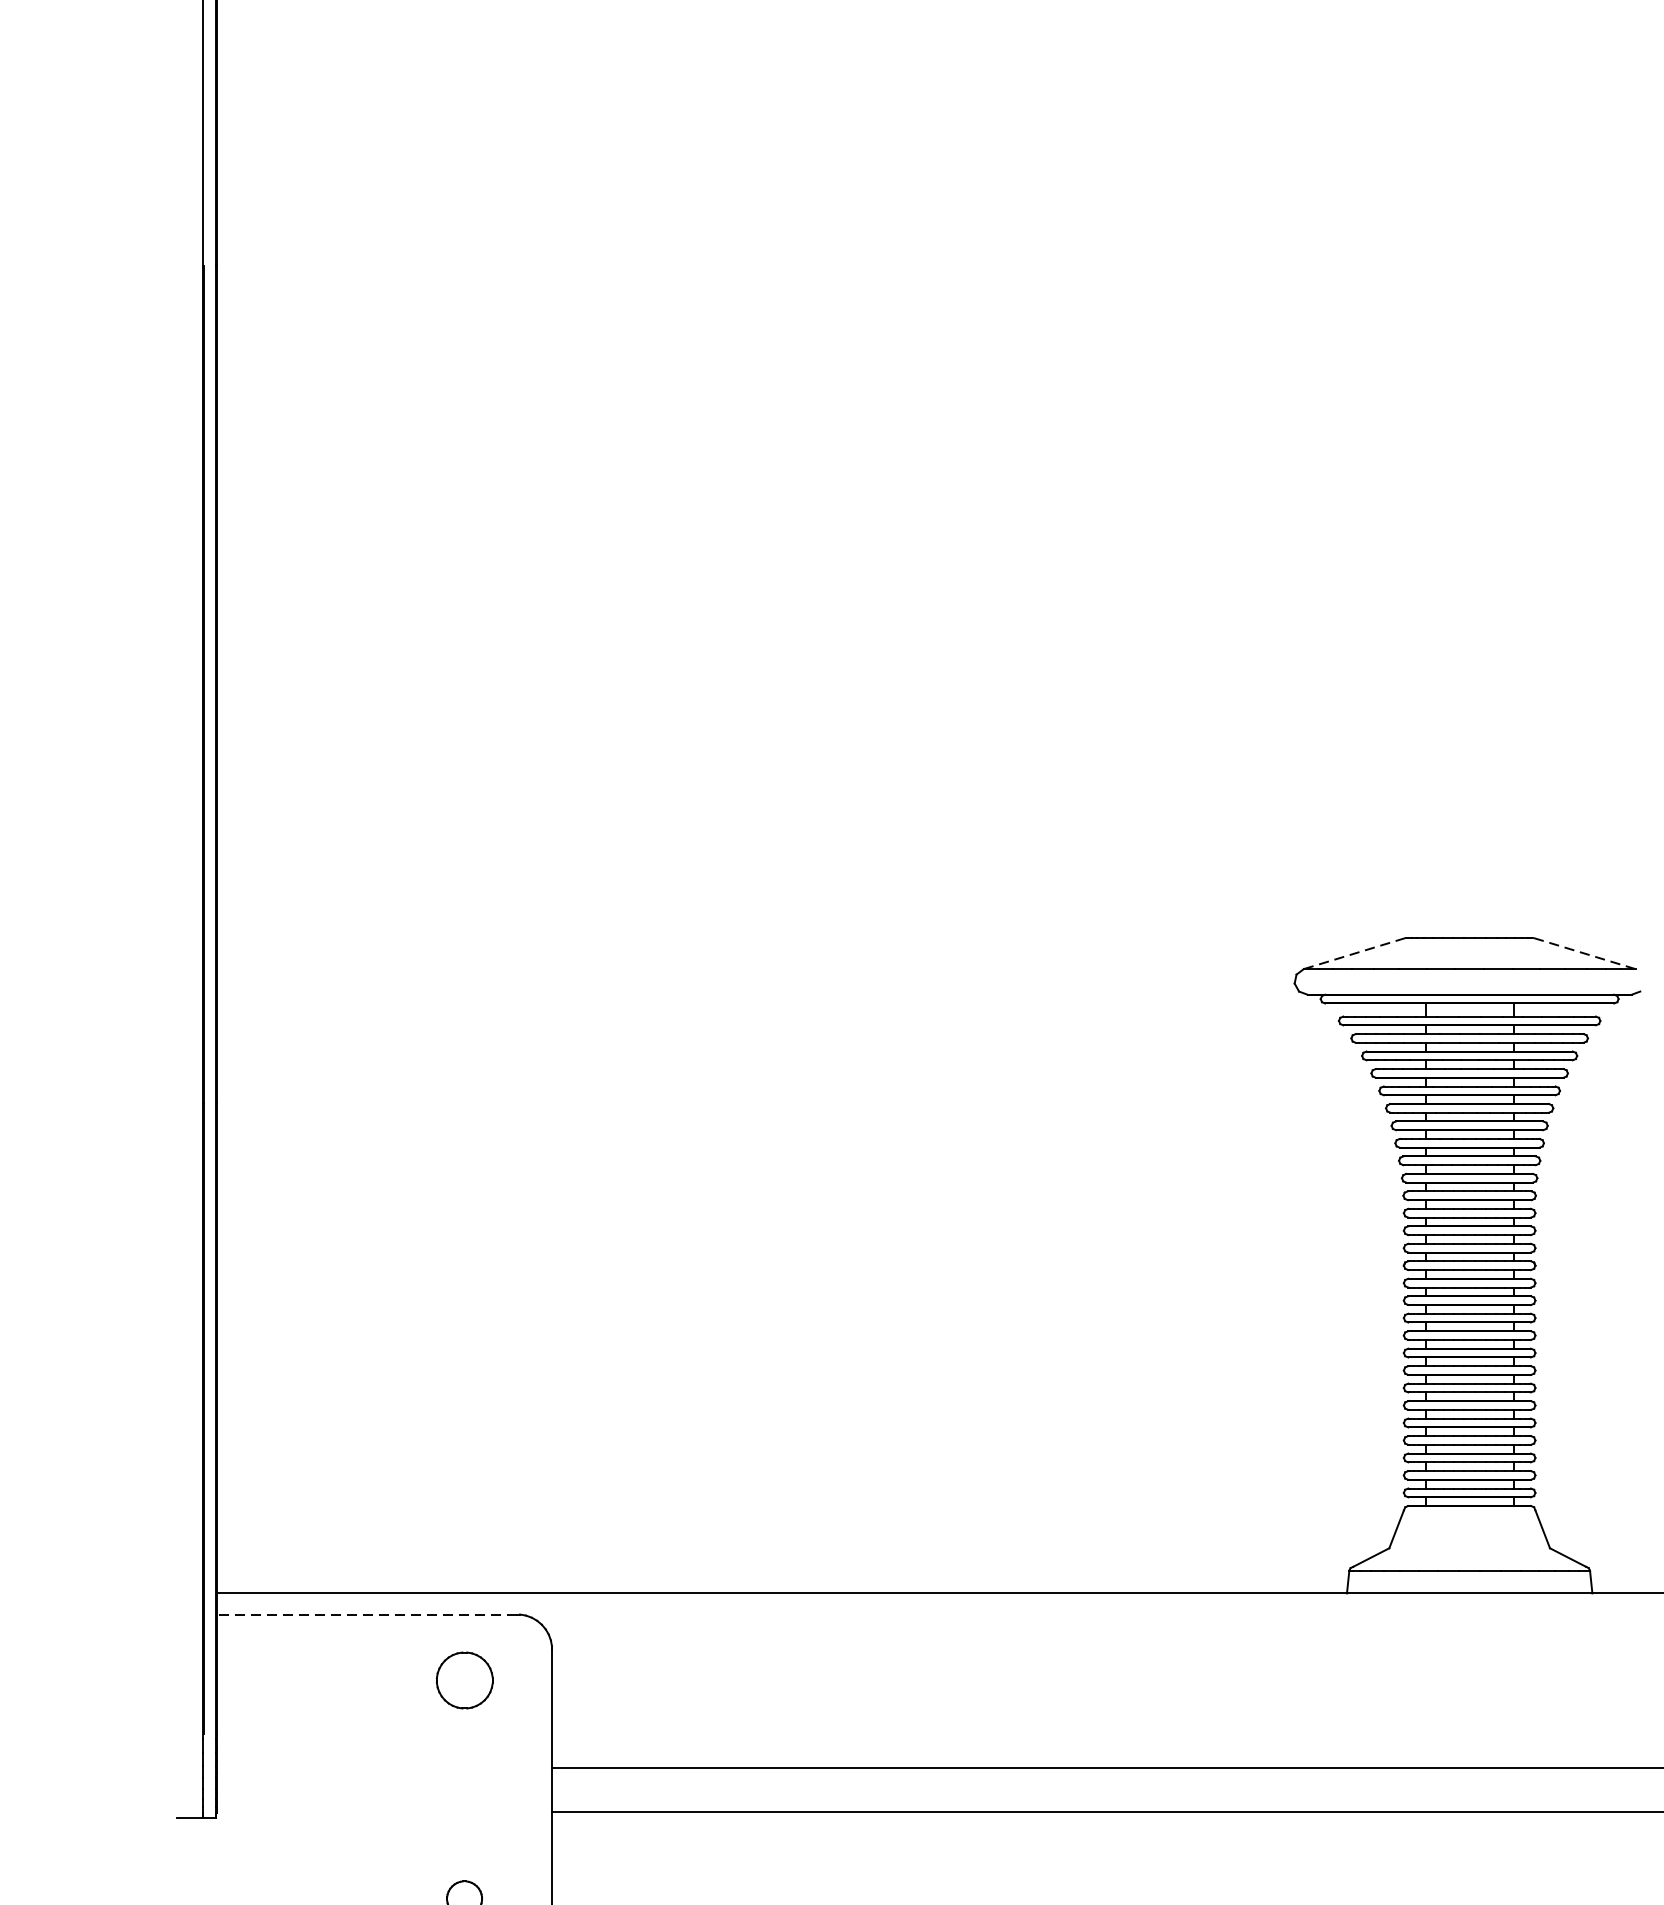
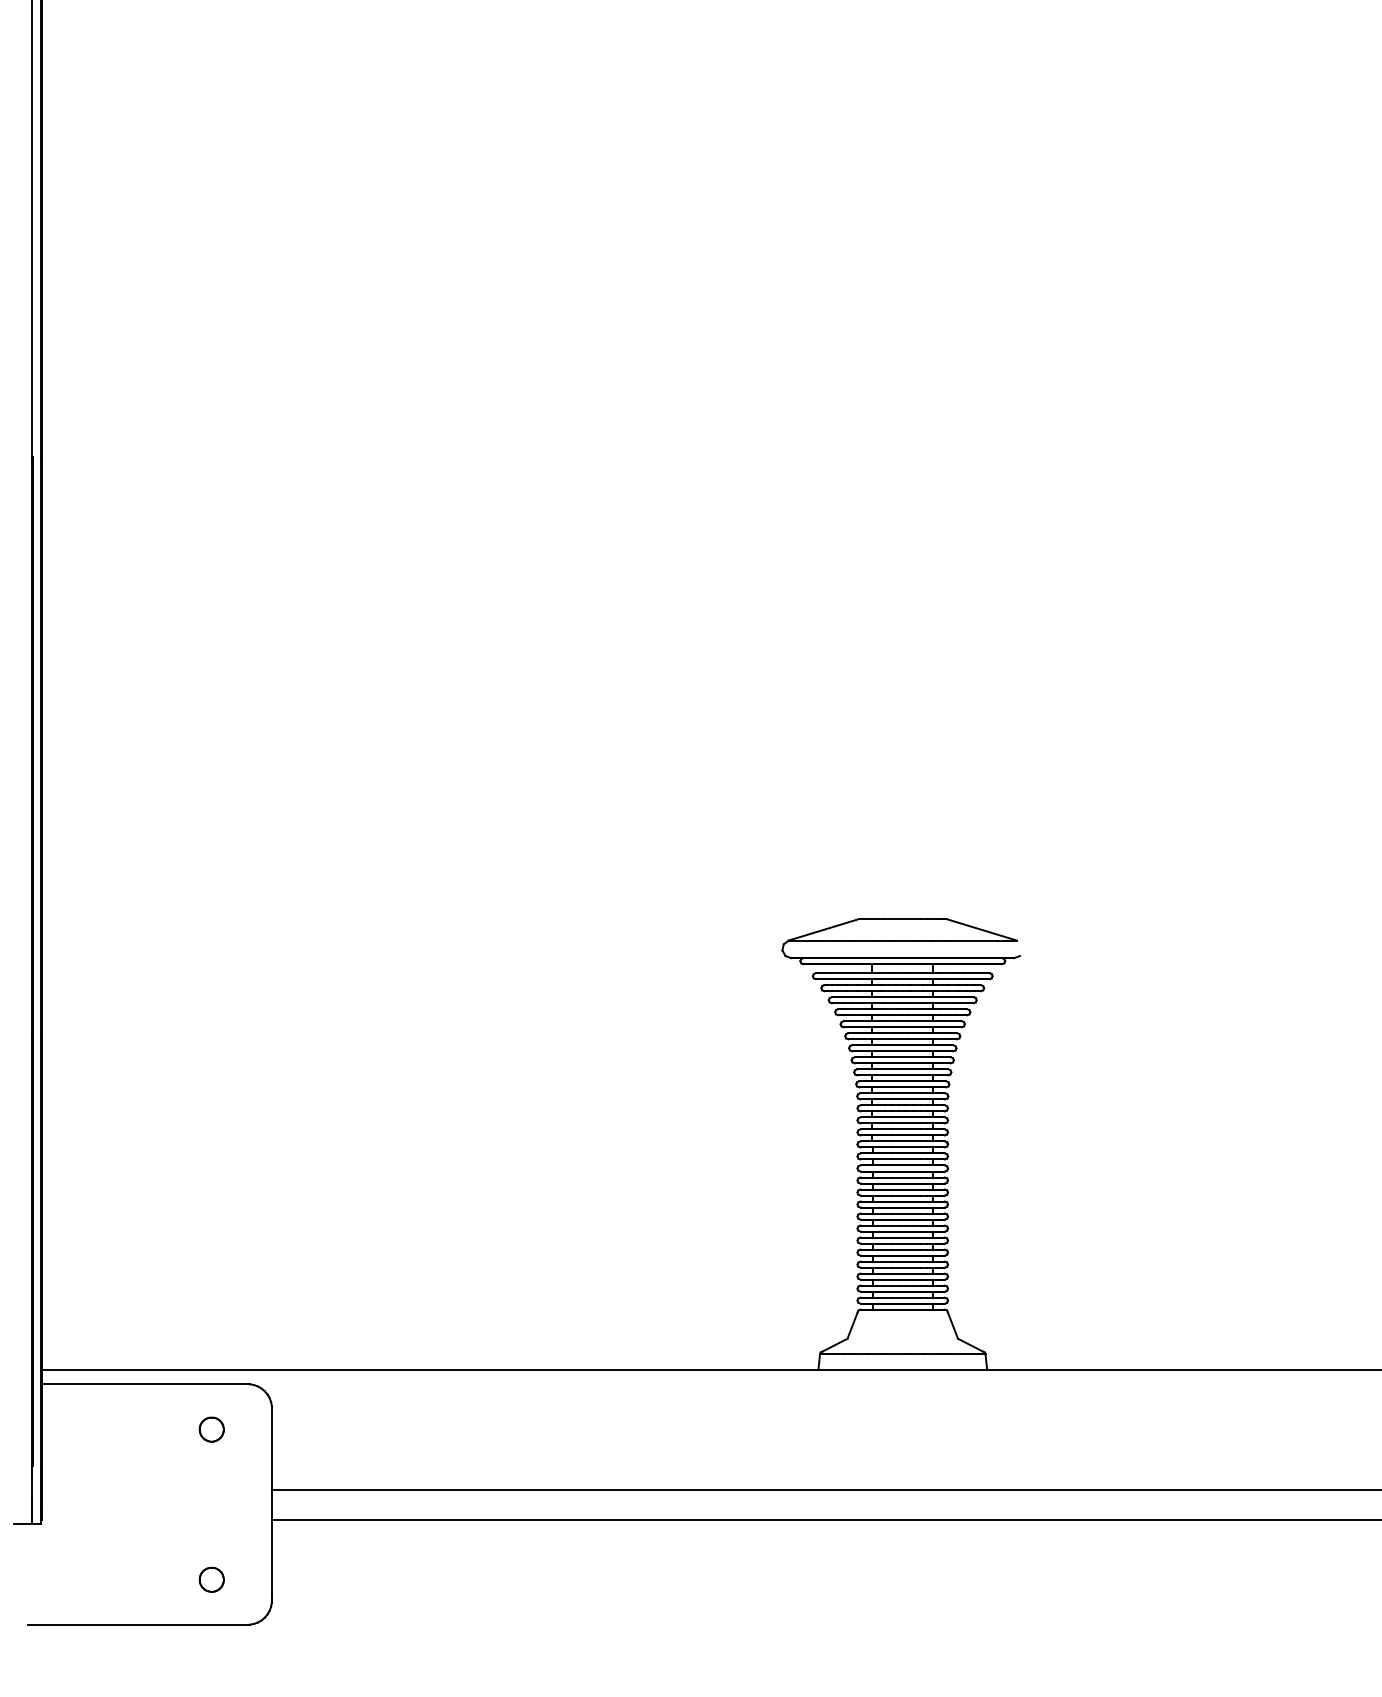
line: (1354, 953) -> (823, 929), dashed -> solid
line: (1584, 953) -> (981, 929), dashed -> solid
line: (366, 1614) -> (144, 1384), dashed -> solid
part: (464, 1680) -> (211, 1429), size x0.62

